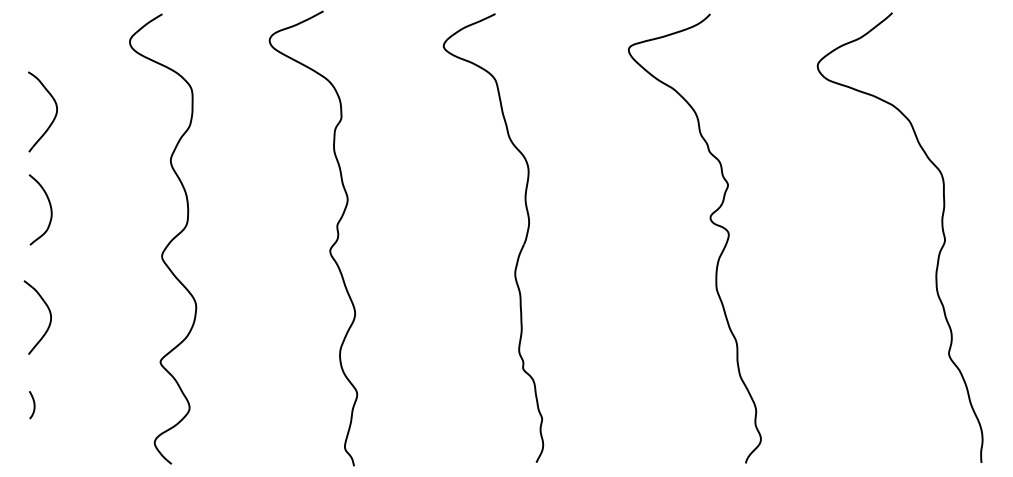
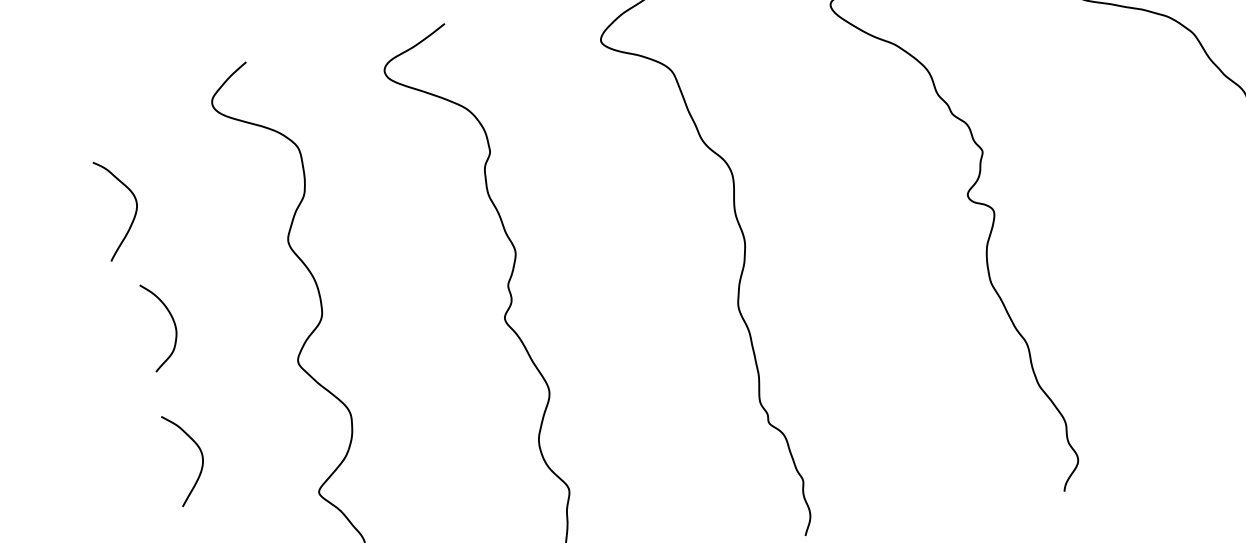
curve: (49, 206) -> (171, 320), moved
curve: (49, 314) -> (199, 452), moved

